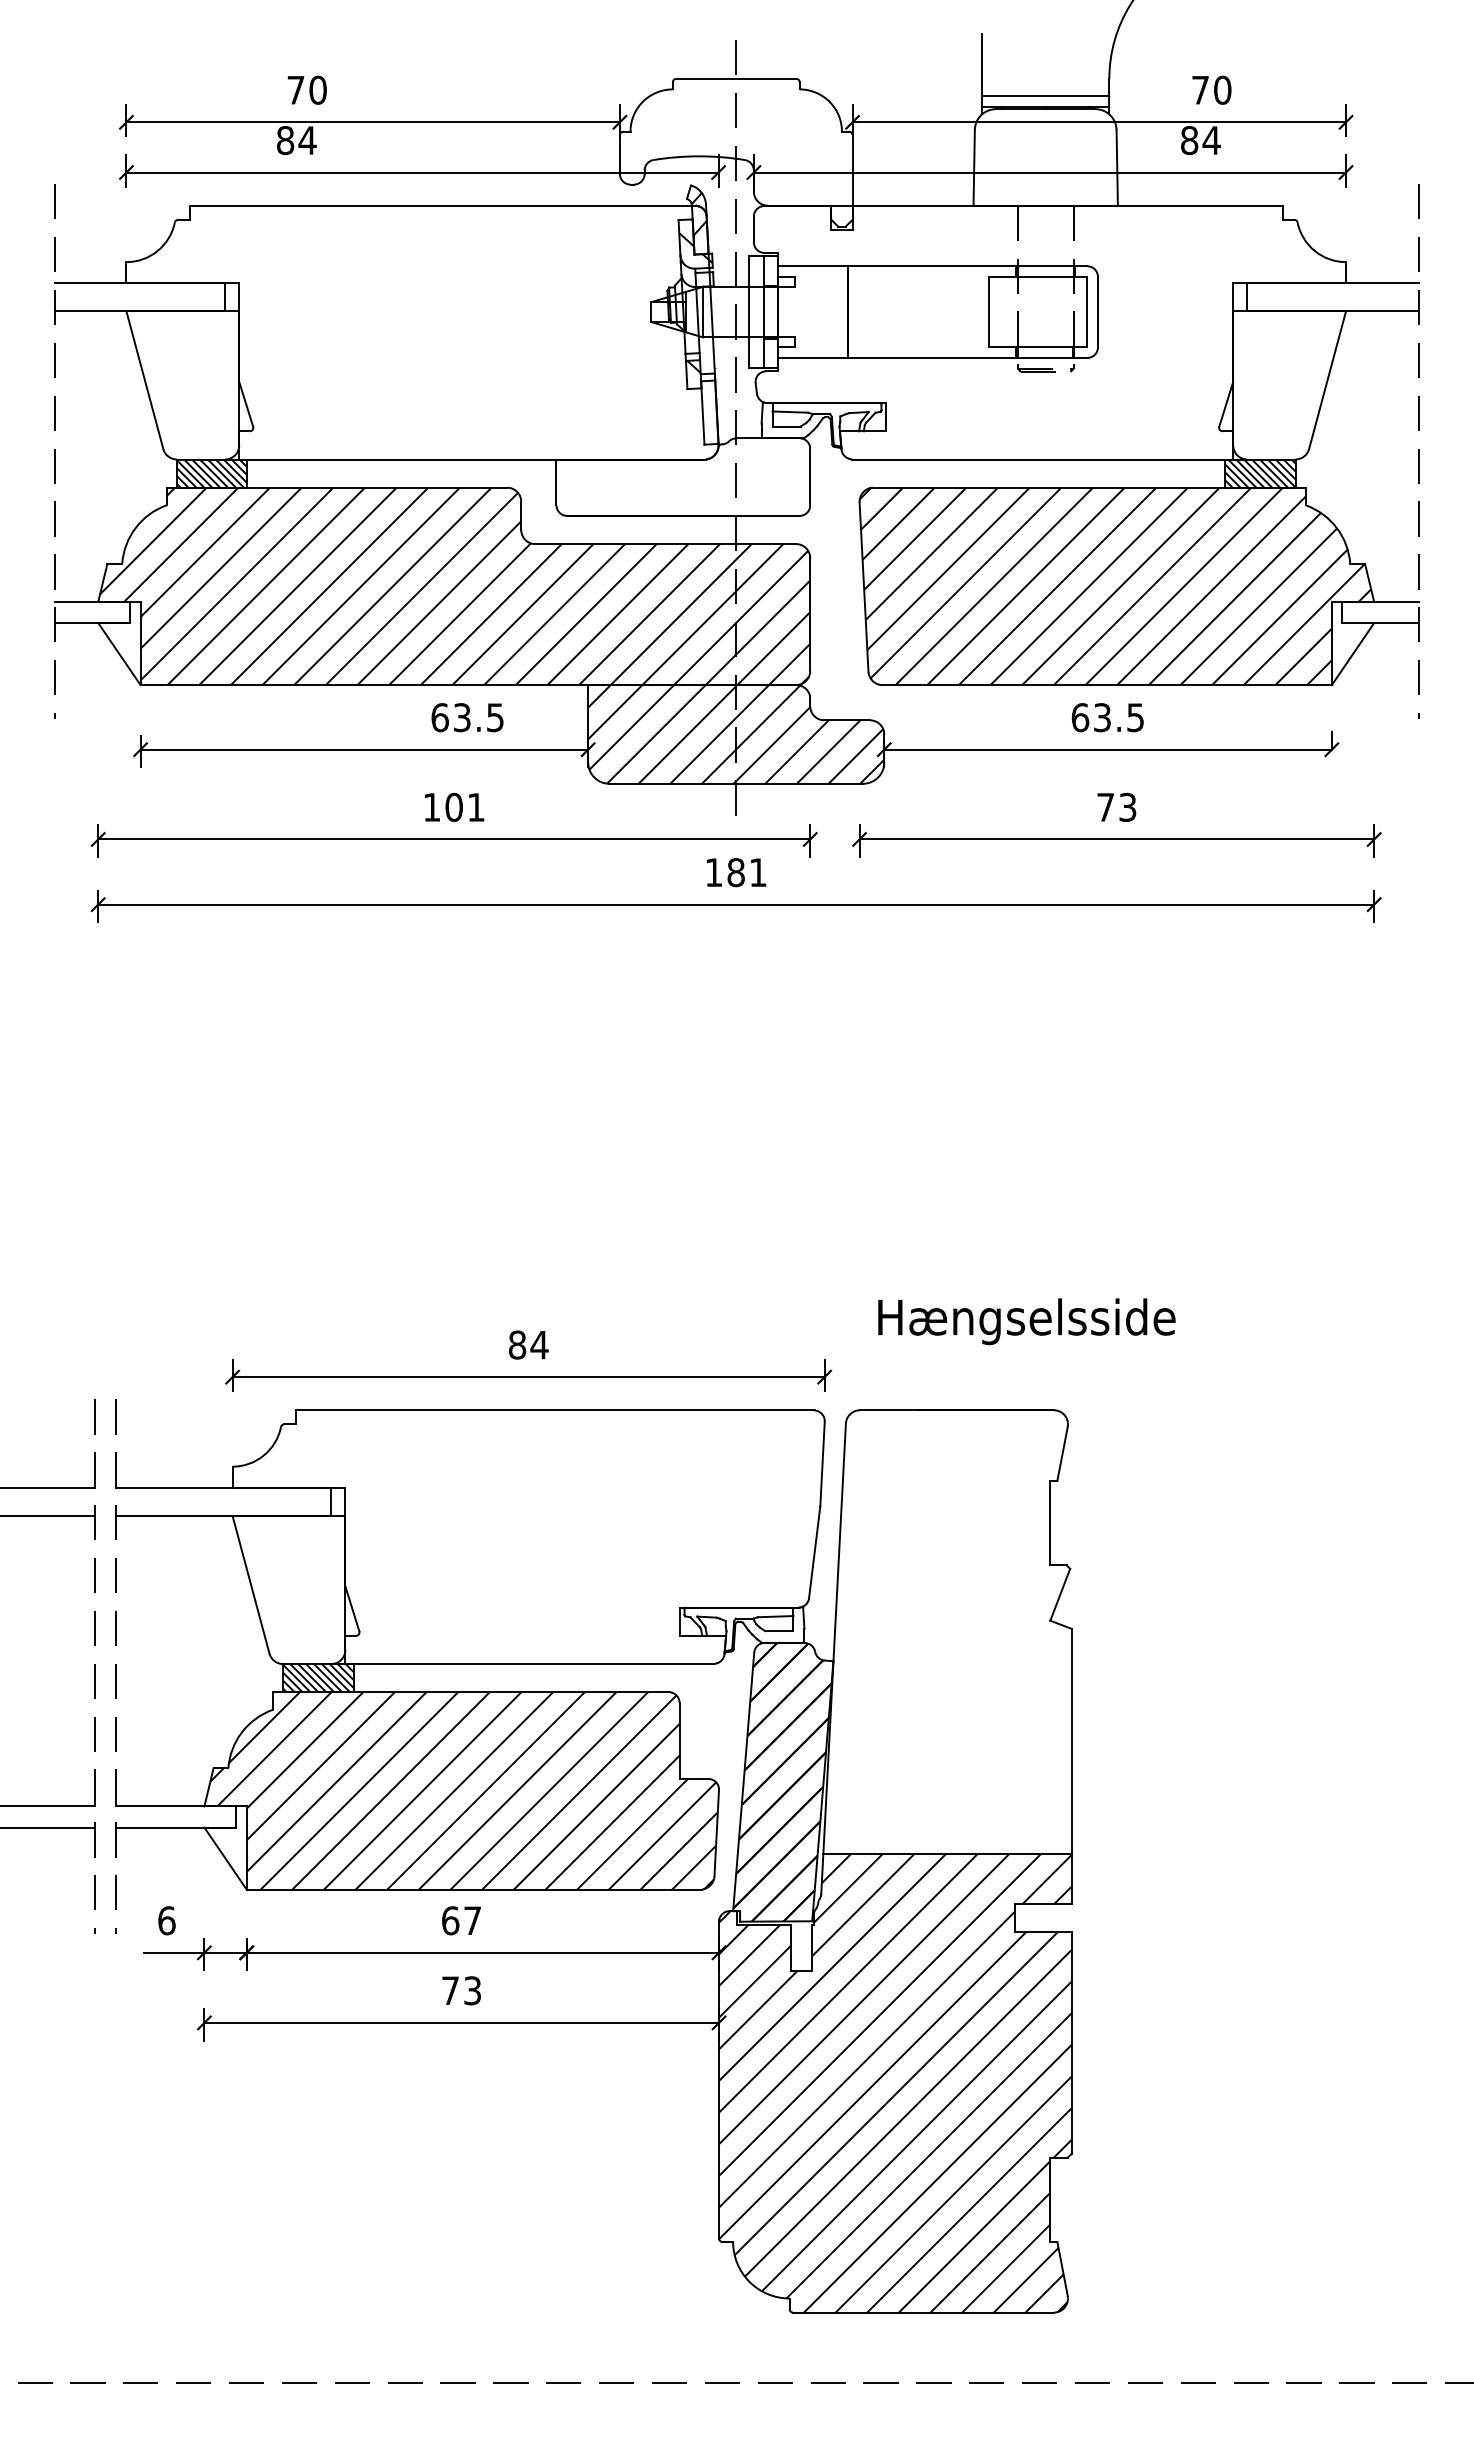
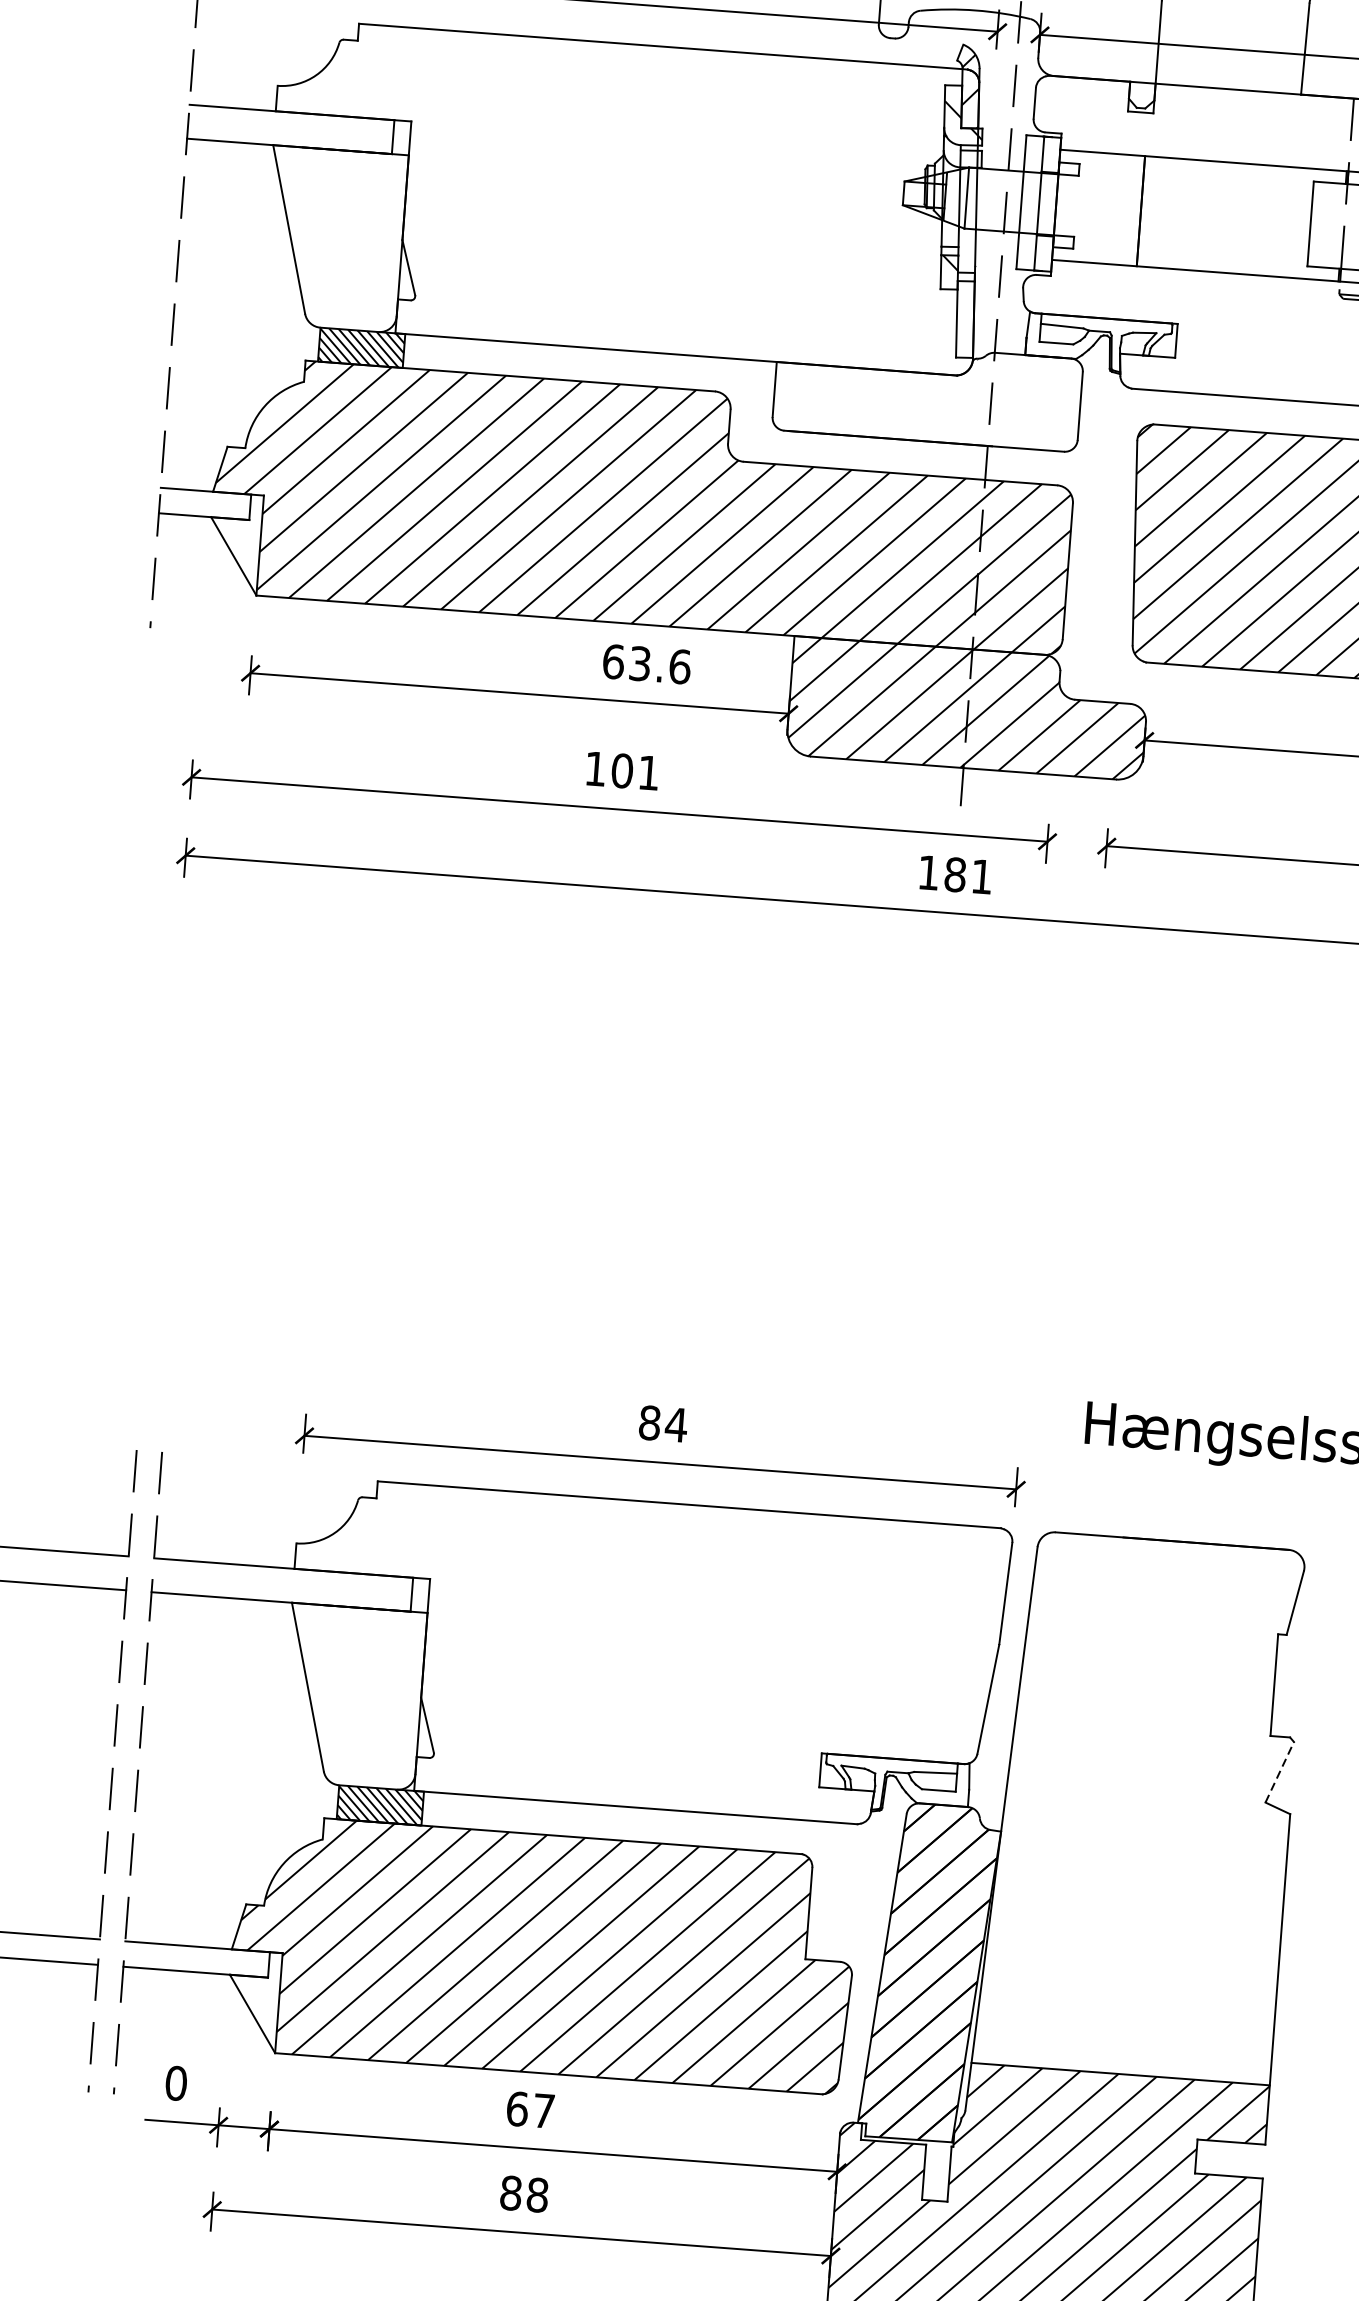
text: (495, 717) -> (680, 666), 63.5 -> 63.6
line: (1060, 1594) -> (1280, 1771), solid -> dashed
text: (166, 1920) -> (175, 2083), 6 -> 0
text: (461, 1990) -> (524, 2193), 73 -> 88

